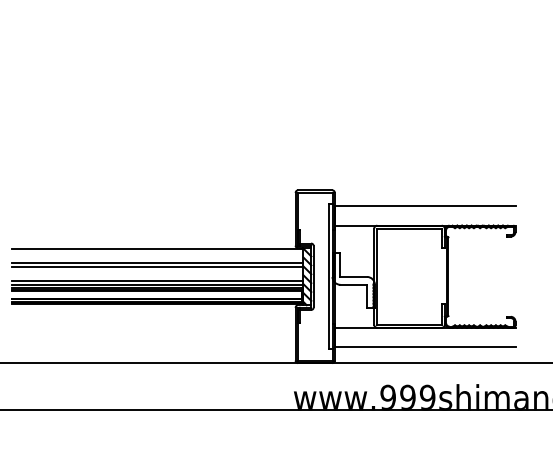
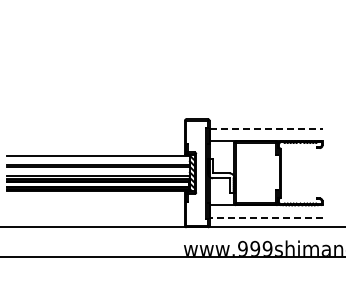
line: (425, 206) -> (266, 129), solid -> dashed
line: (425, 347) -> (266, 217), solid -> dashed

